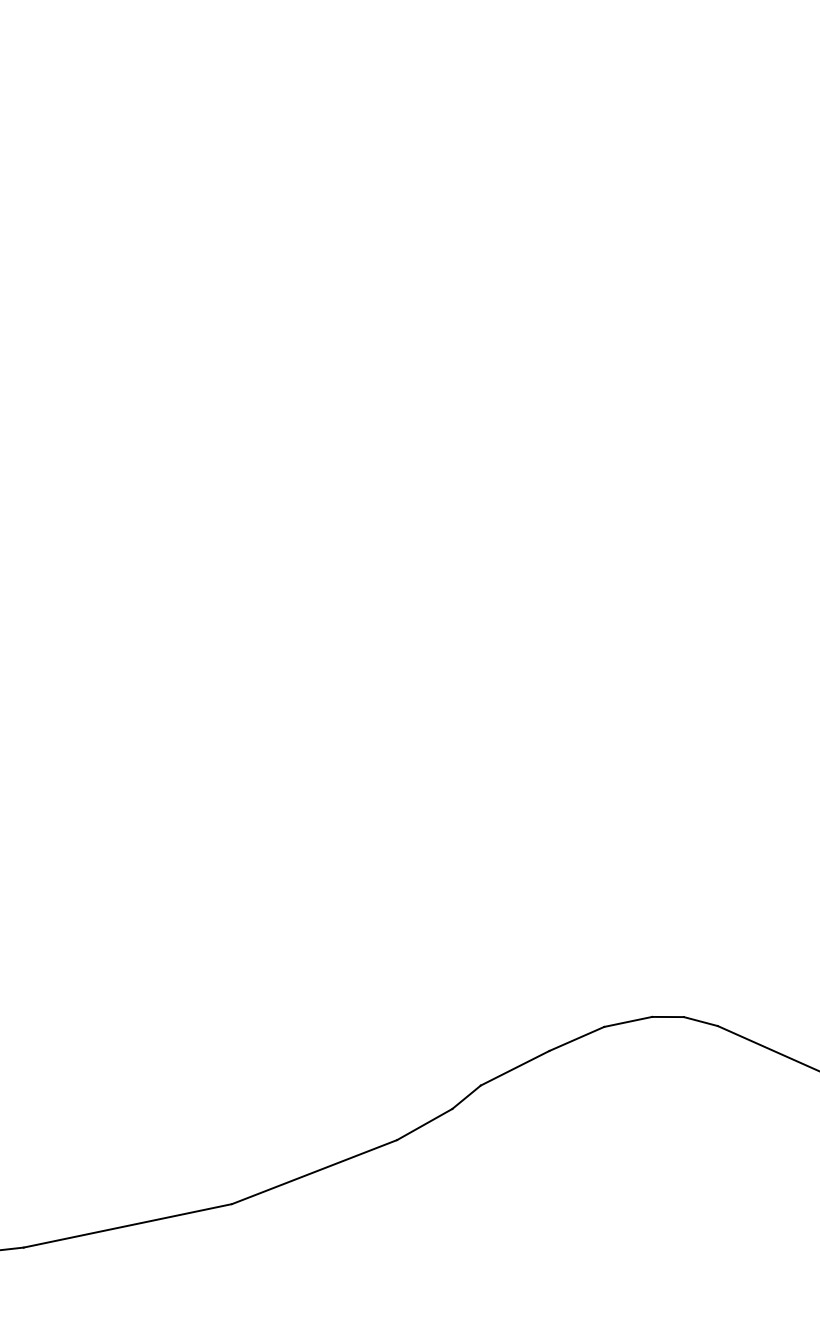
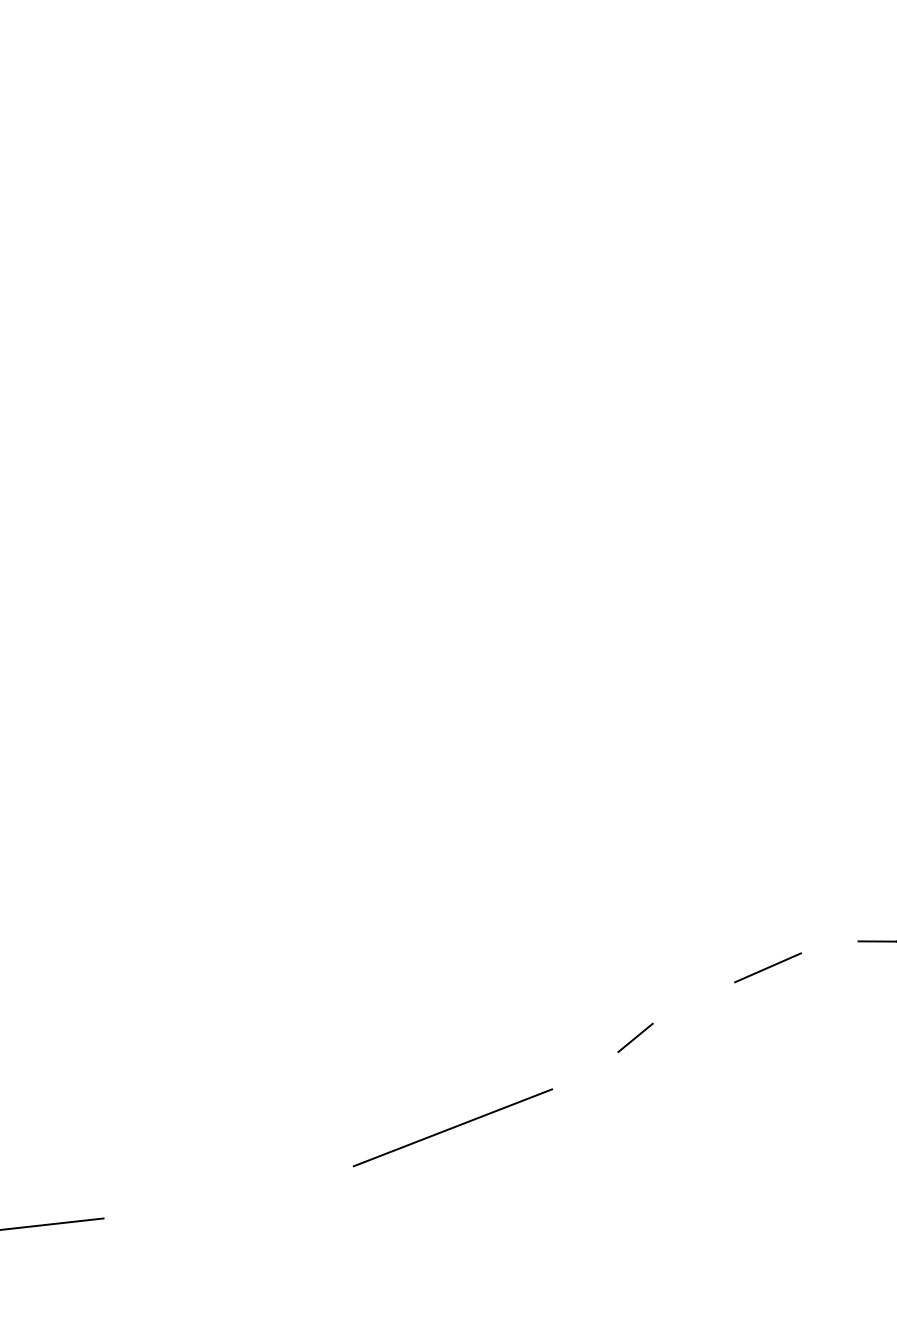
line: (628, 1021) -> (830, 946), removed
line: (514, 1067) -> (693, 1002), removed
line: (424, 1124) -> (585, 1070), removed
line: (127, 1225) -> (228, 1191), removed

